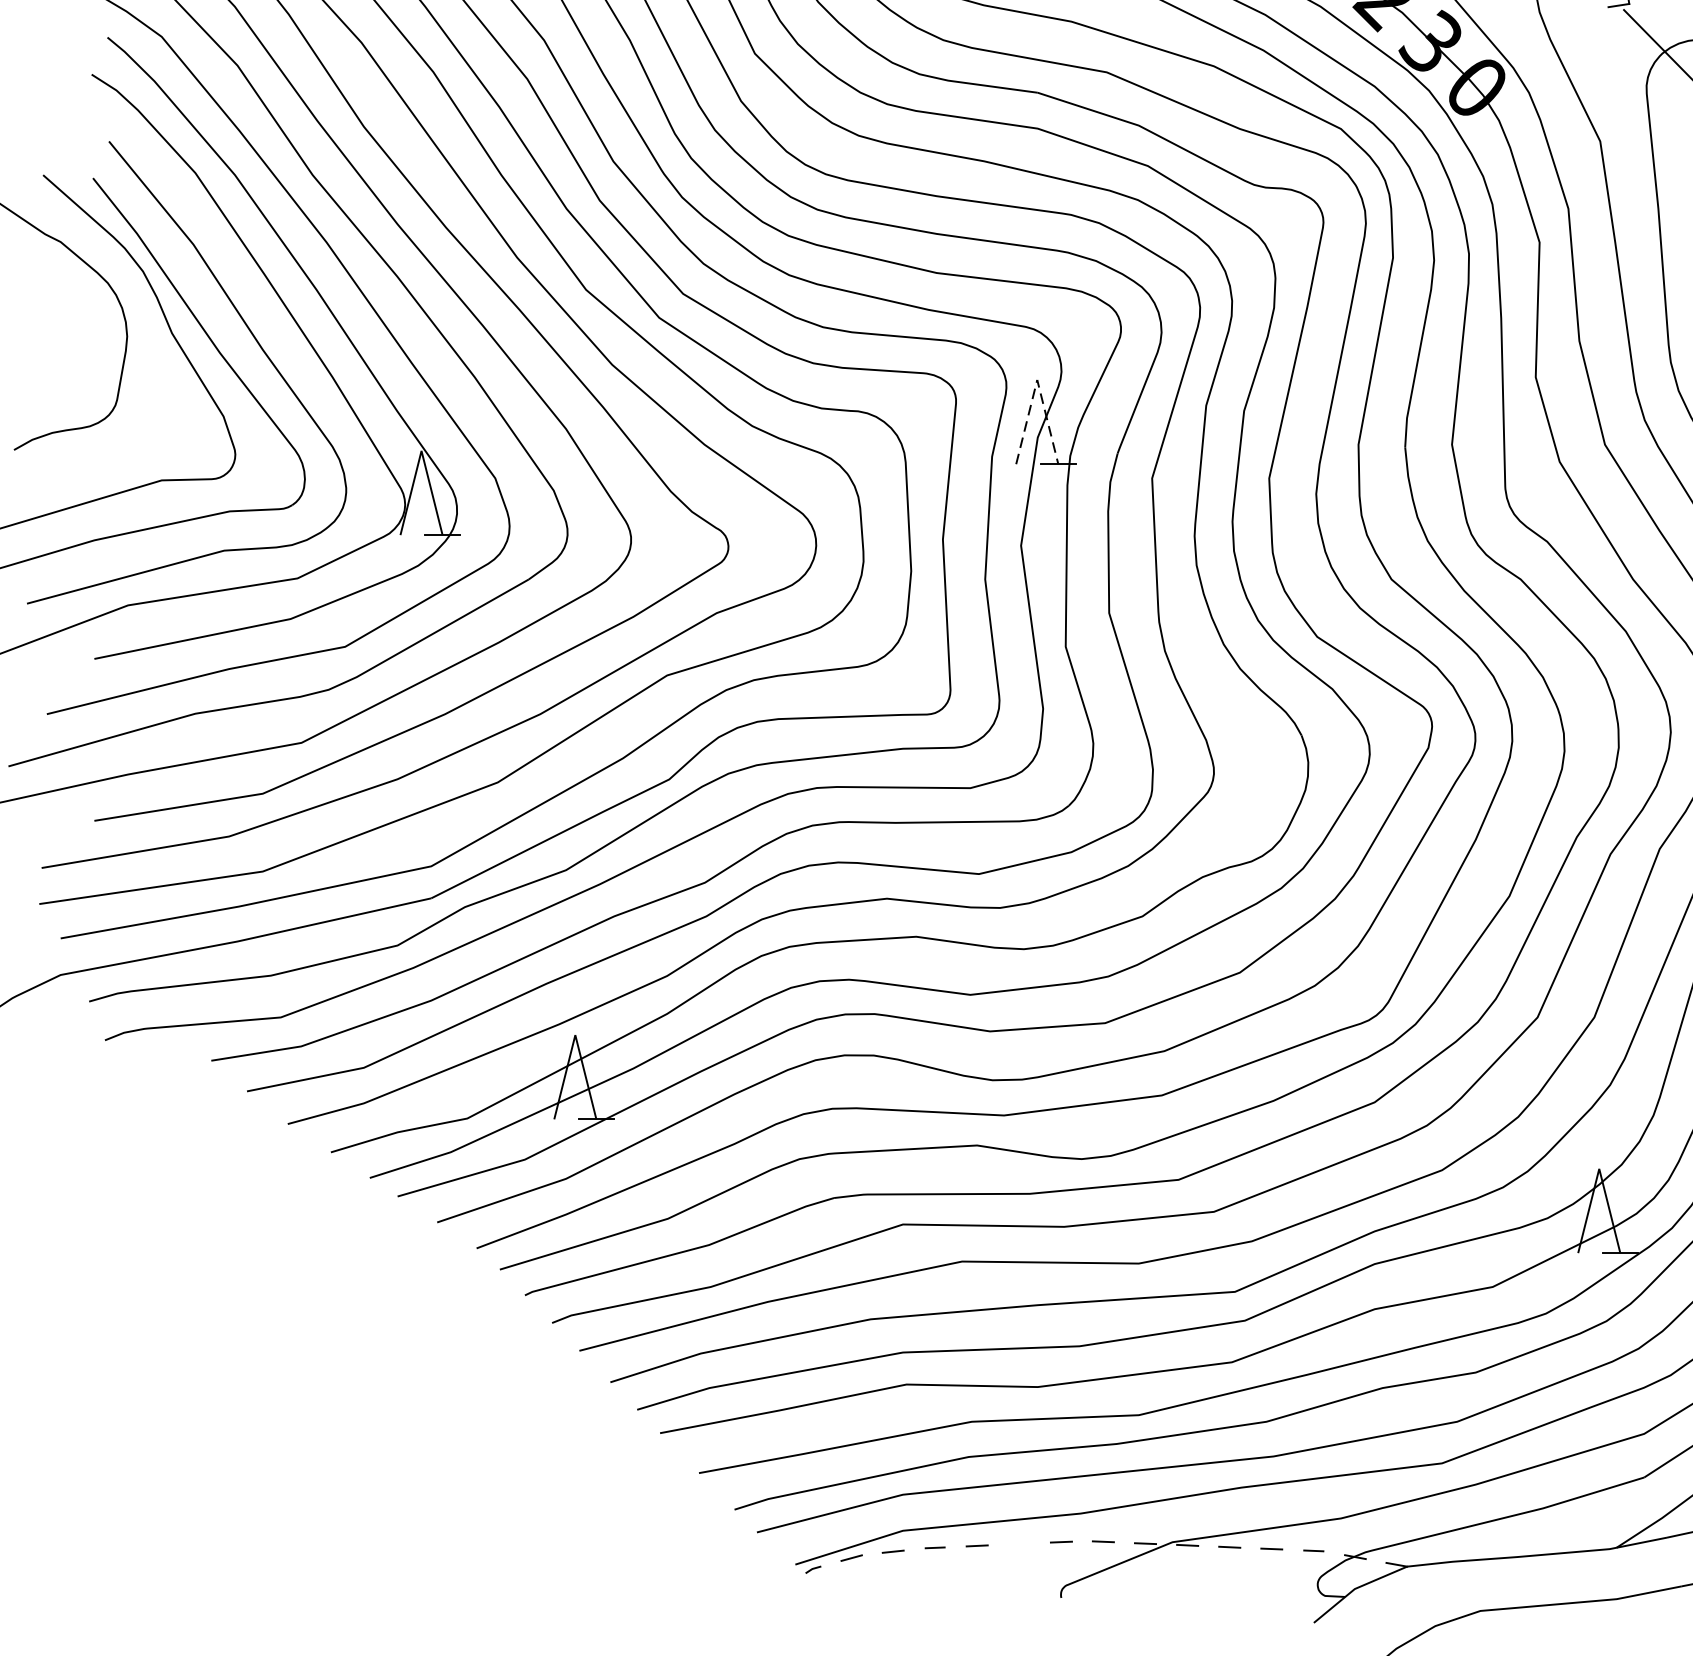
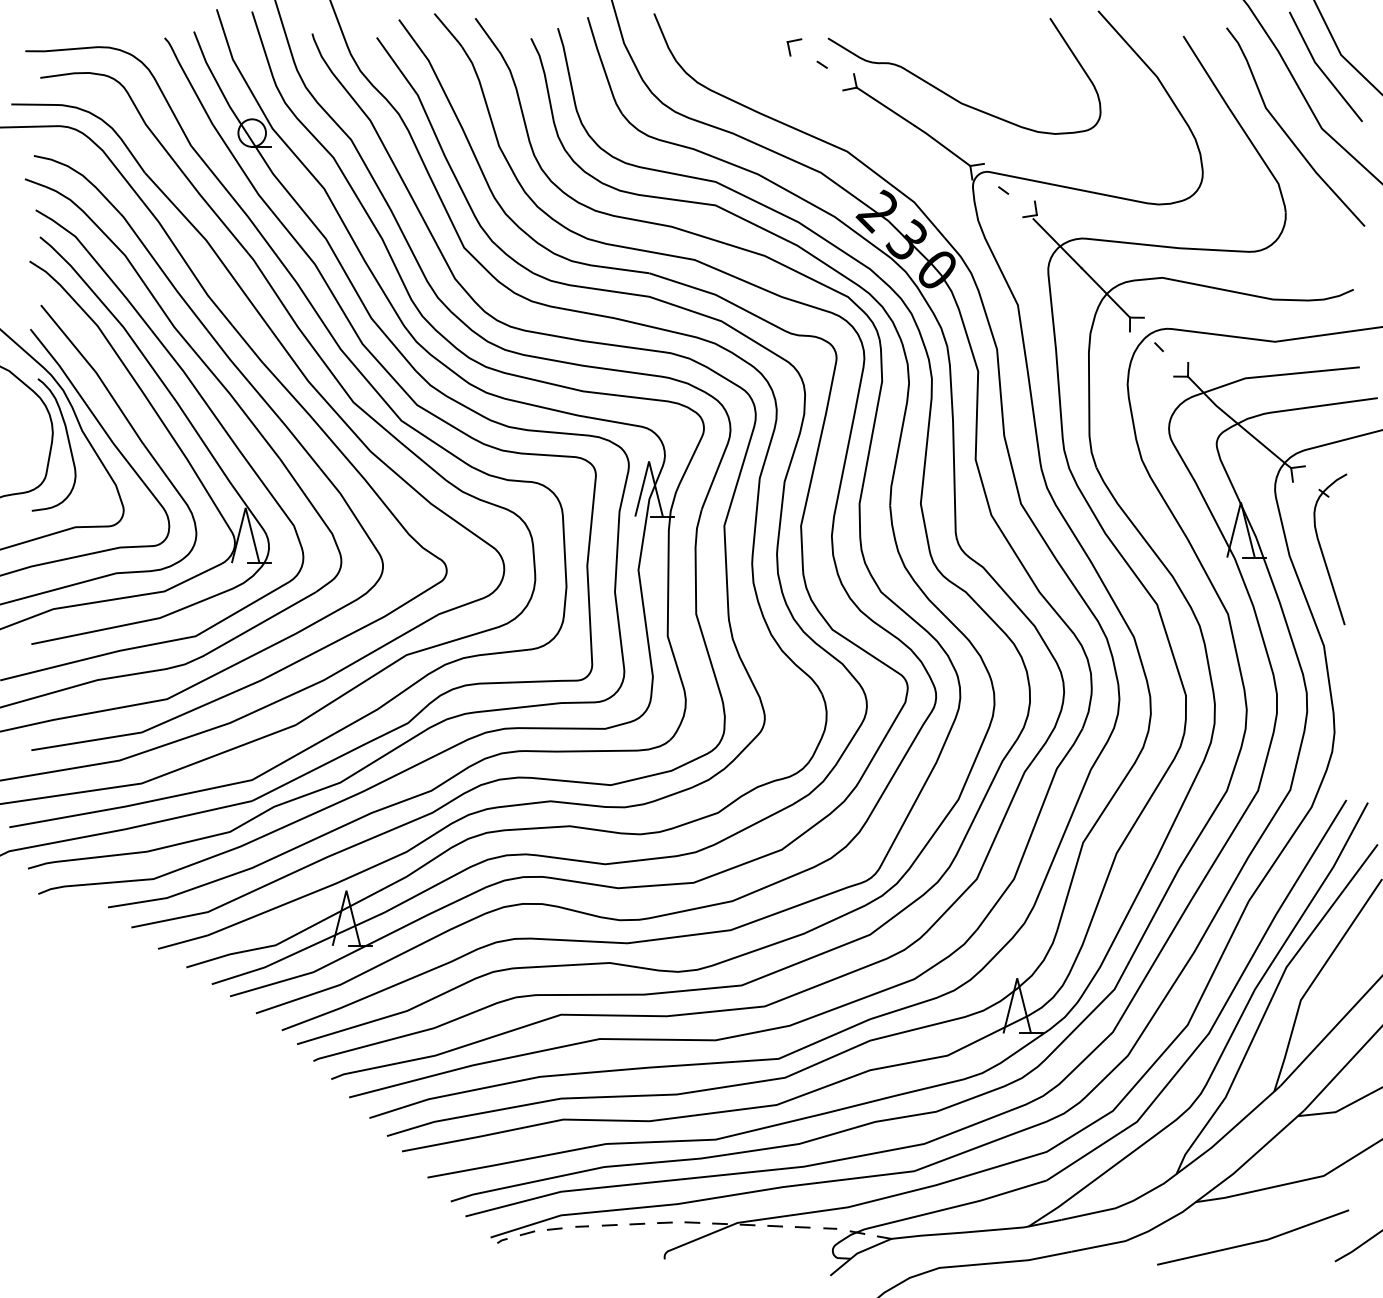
curve: (149, 347) -> (67, 440), added
line: (1037, 380) -> (649, 461), dashed -> solid
line: (1019, 1543) -> (637, 1223), added

